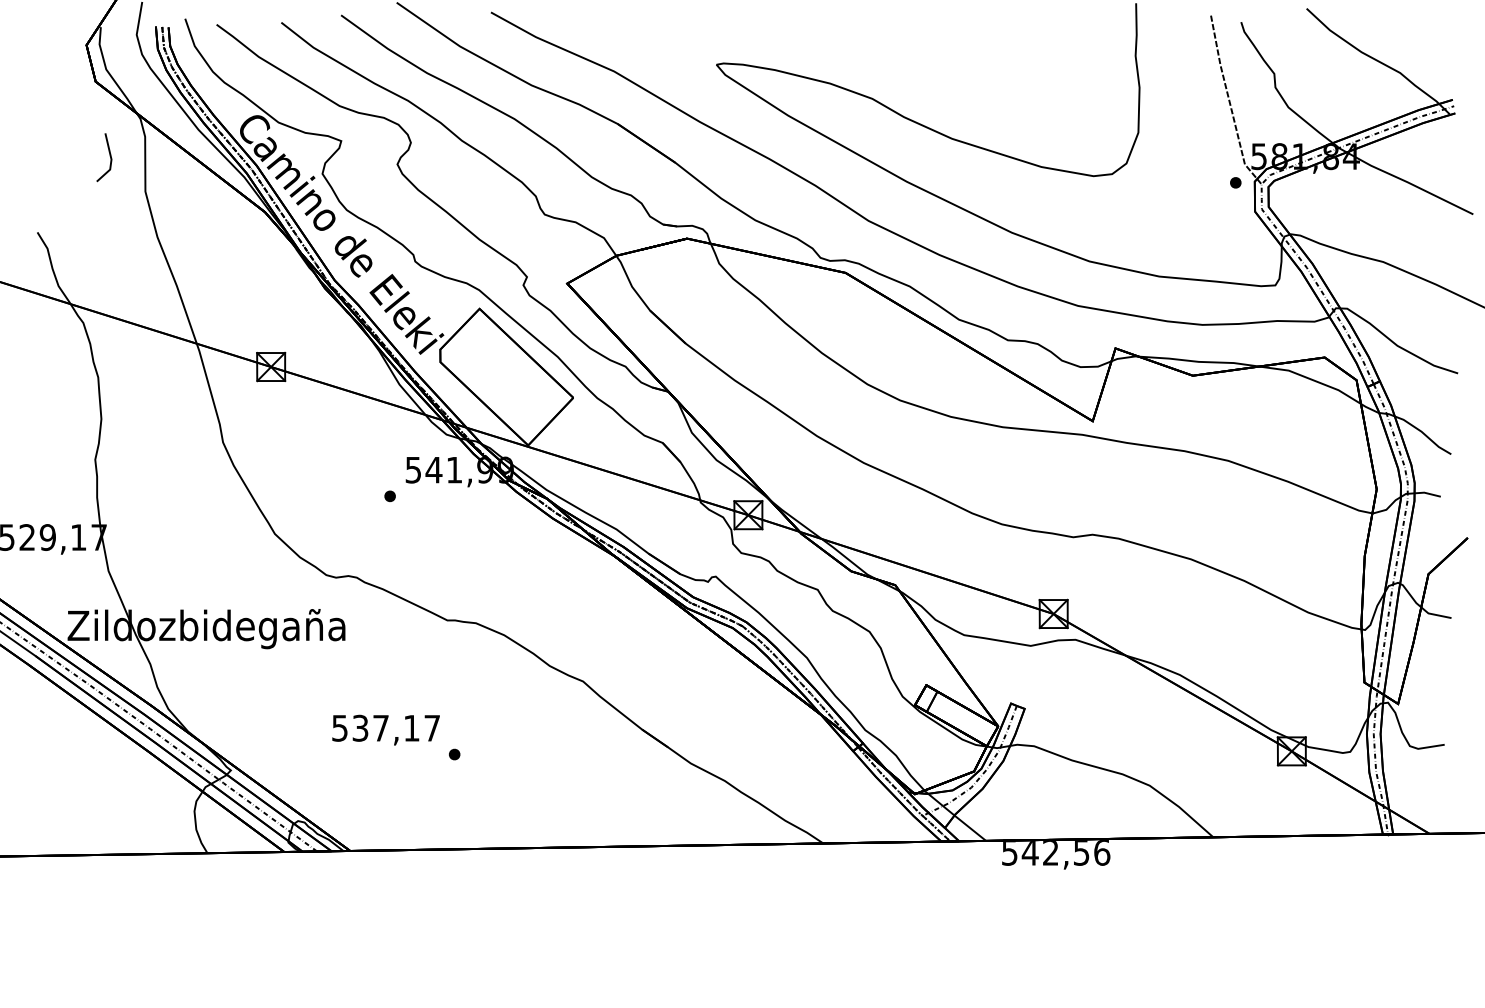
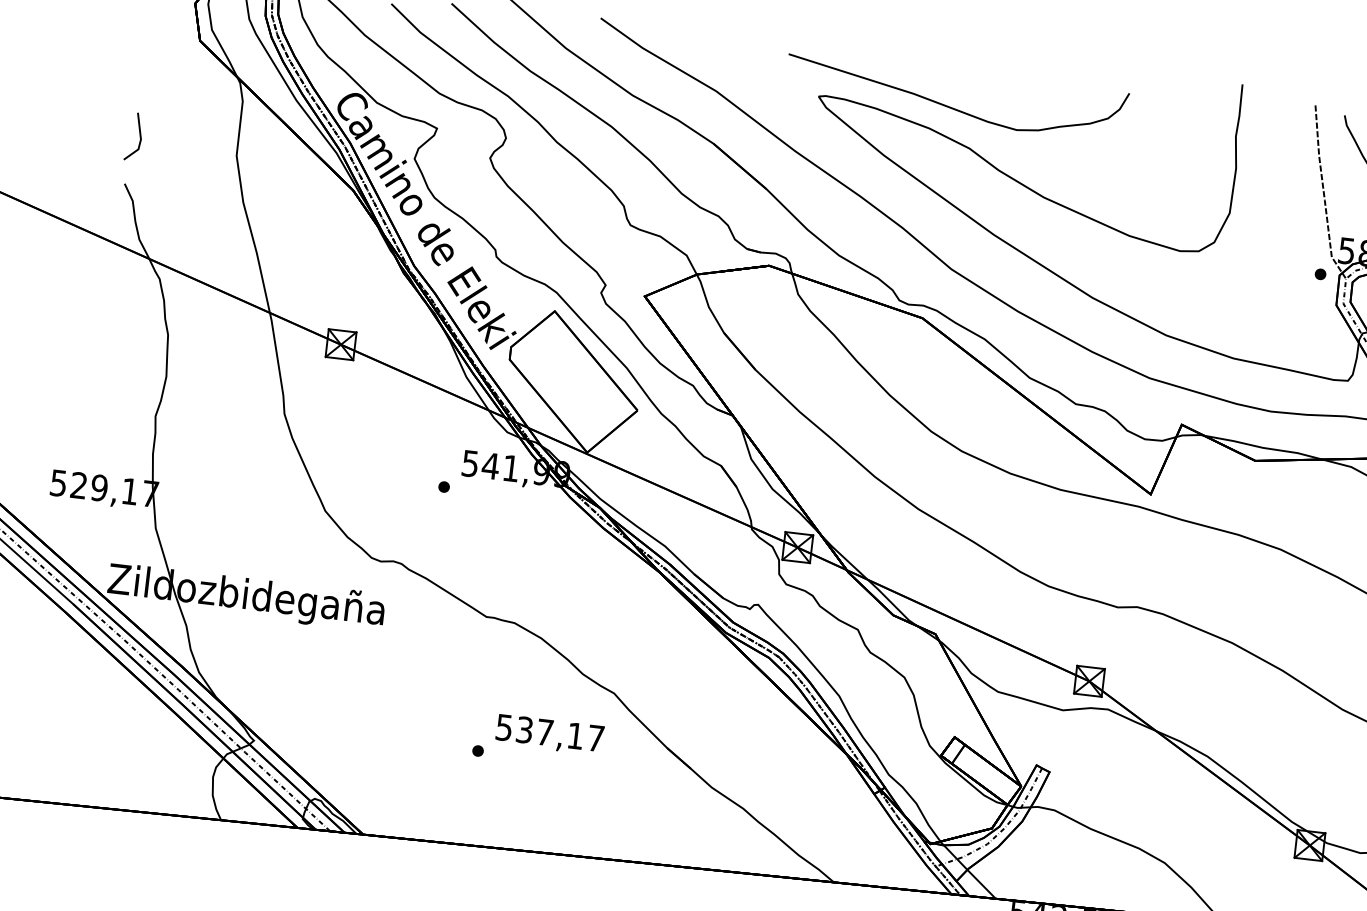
curve: (849, 59) -> (951, 106), added
line: (109, 156) -> (139, 136), moved
text: (385, 729) -> (549, 734), moved

